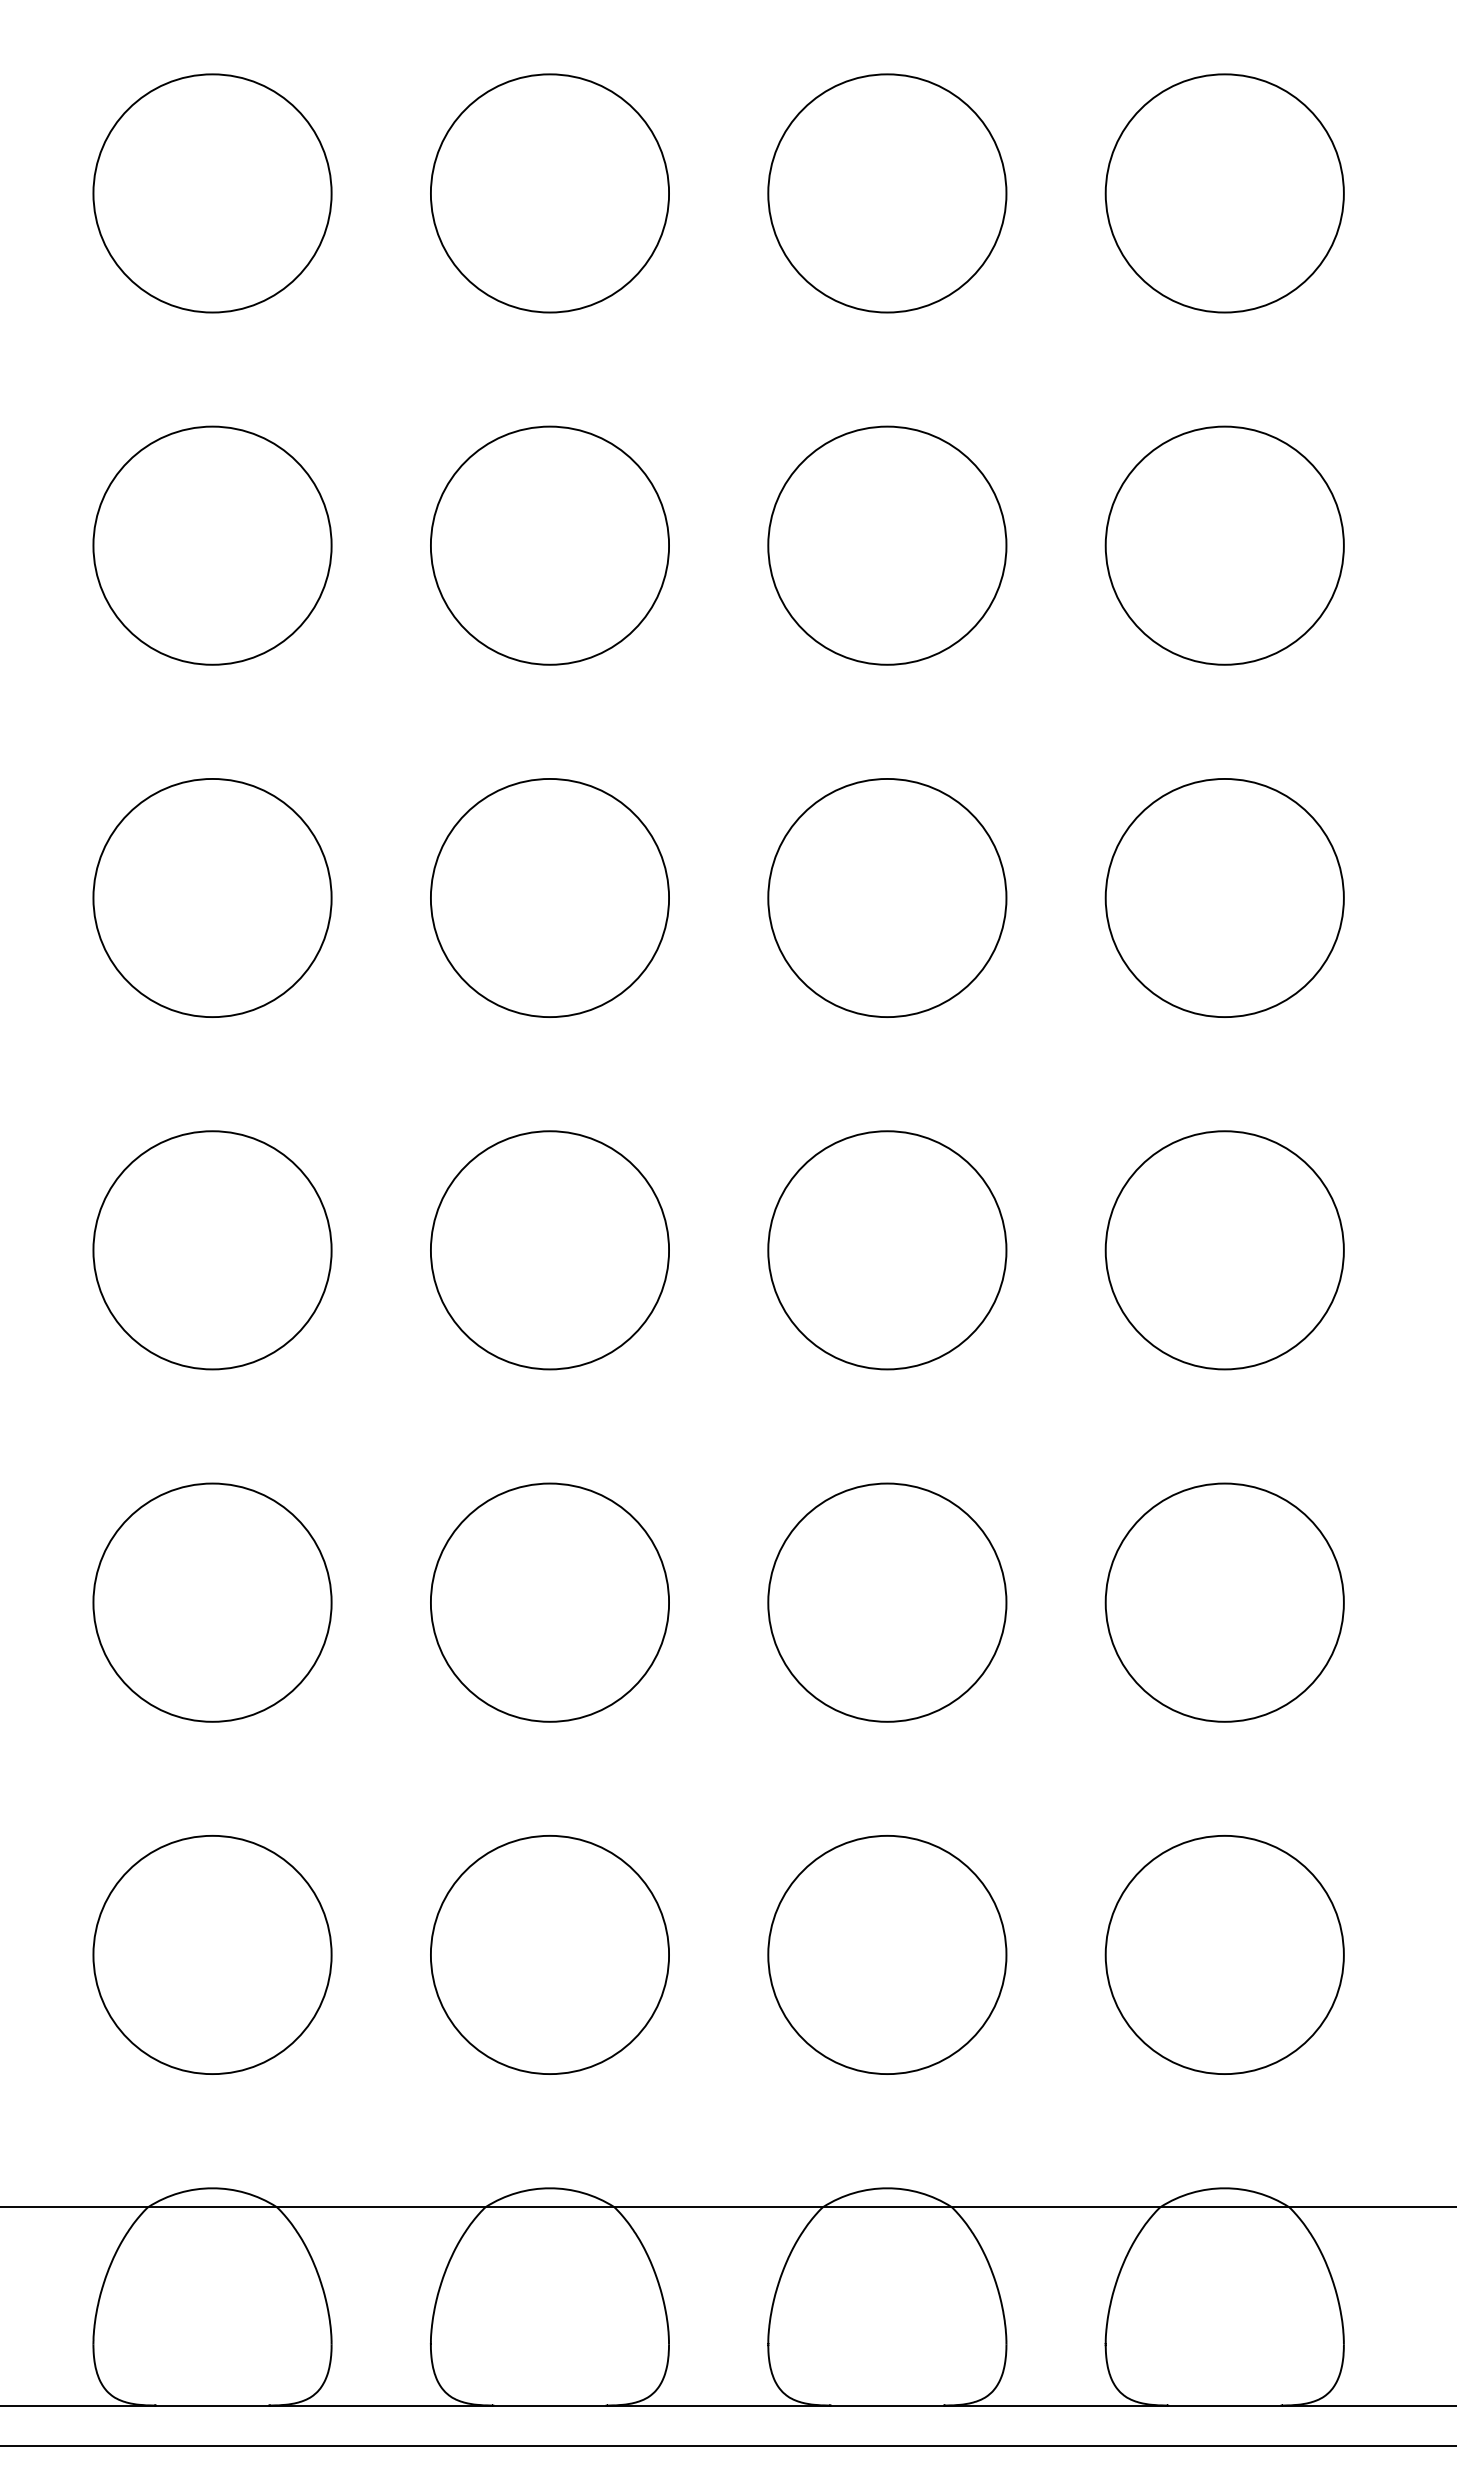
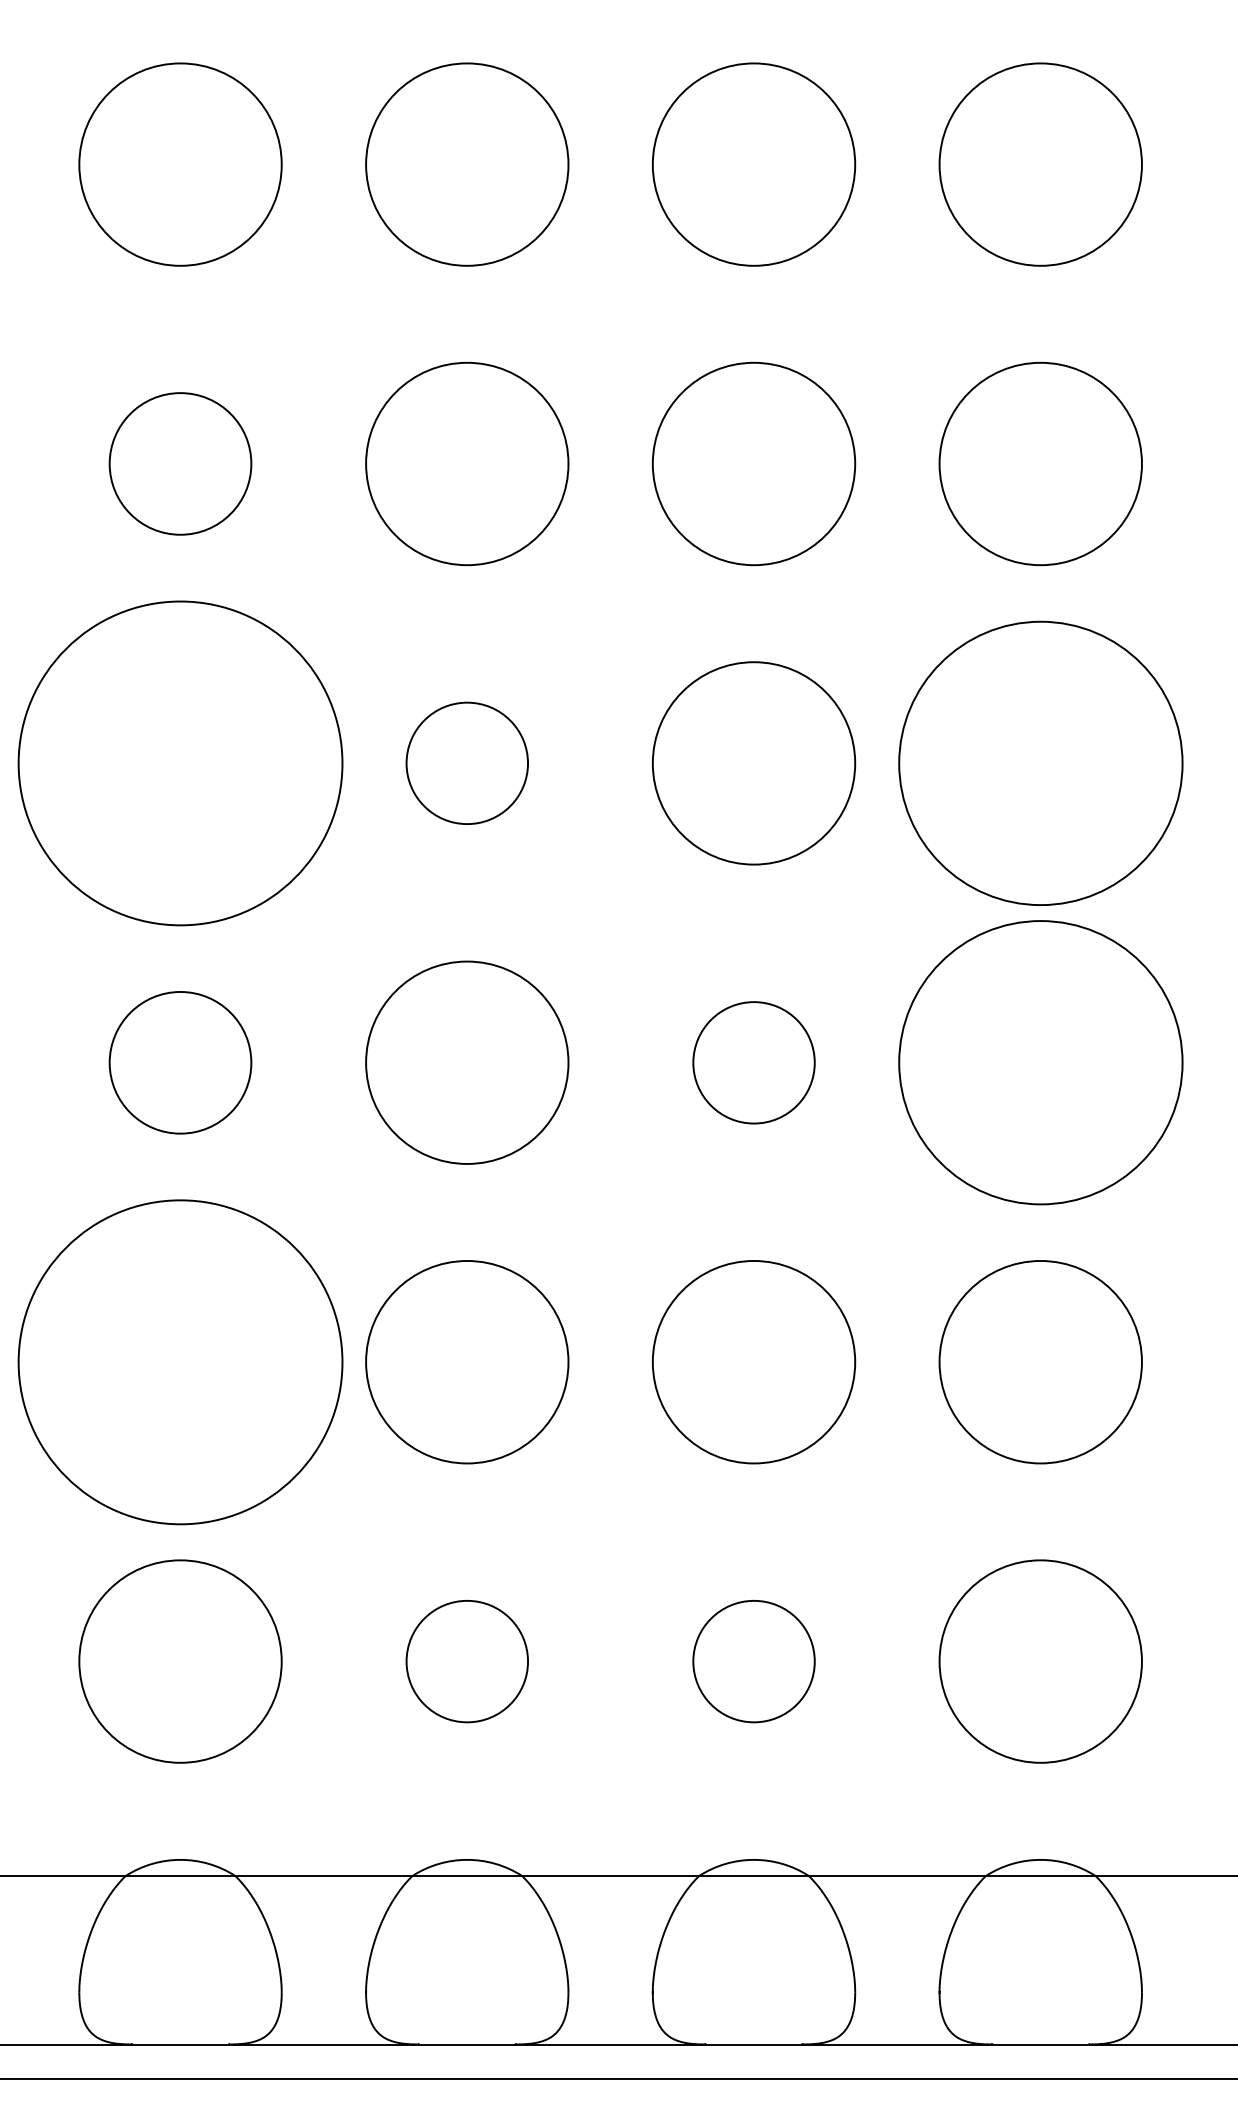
part: (212, 545) -> (180, 463), size x0.7
part: (212, 897) -> (180, 762), size x1.6
part: (549, 897) -> (466, 762), size x0.6
part: (1224, 897) -> (1040, 762), size x1.4
part: (212, 1250) -> (180, 1062), size x0.7
part: (887, 1250) -> (754, 1062), size x0.6
part: (1224, 1250) -> (1040, 1062), size x1.4
part: (212, 1602) -> (180, 1362), size x1.6
part: (549, 1954) -> (466, 1661), size x0.6
part: (887, 1954) -> (754, 1661), size x0.6

